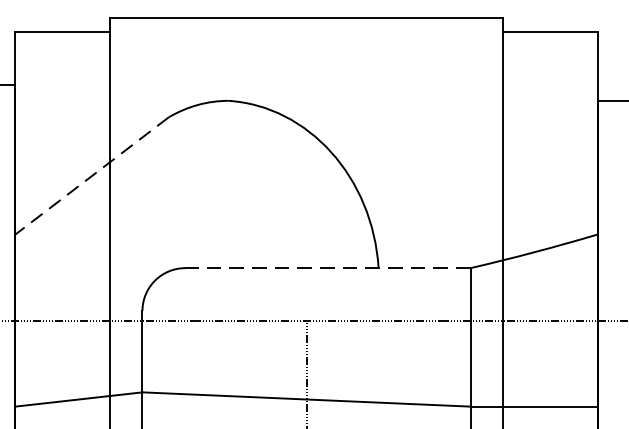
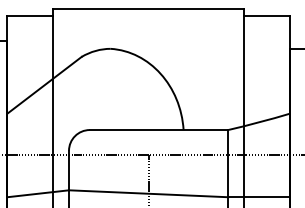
line: (91, 176) -> (44, 85), dashed -> solid
line: (326, 269) -> (158, 130), dashed -> solid

